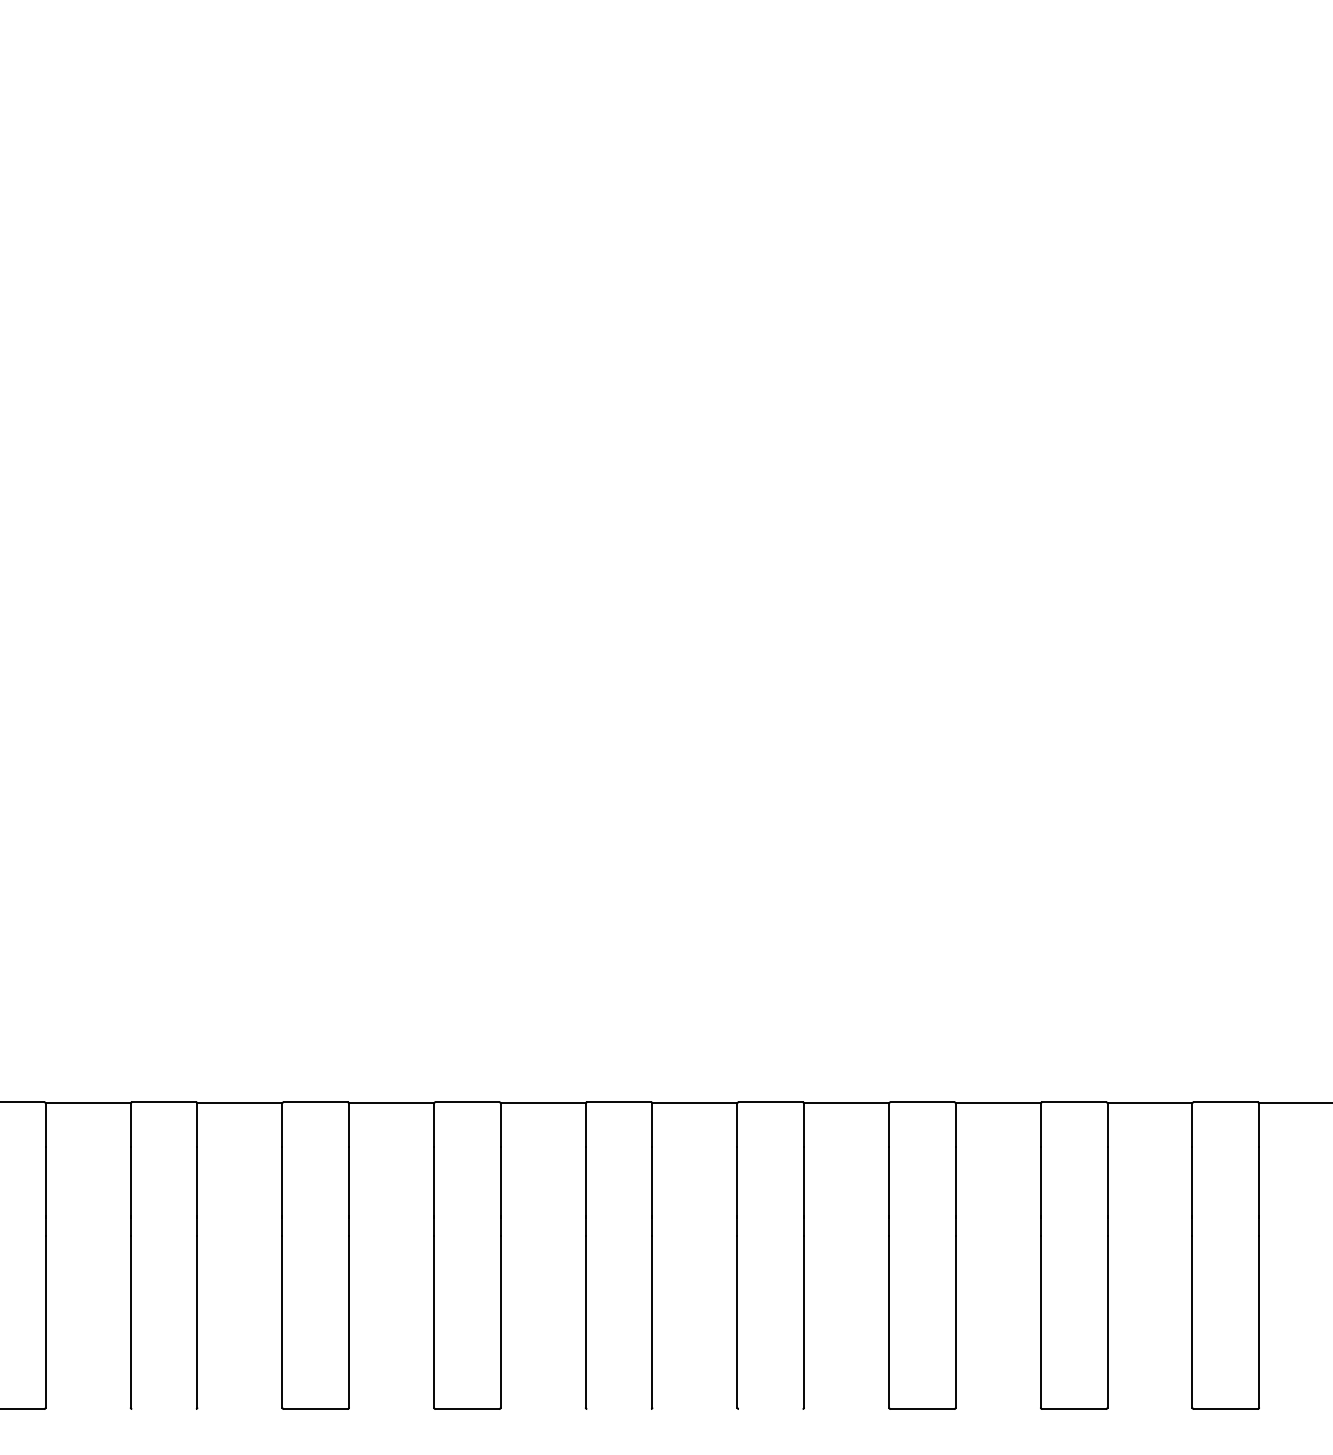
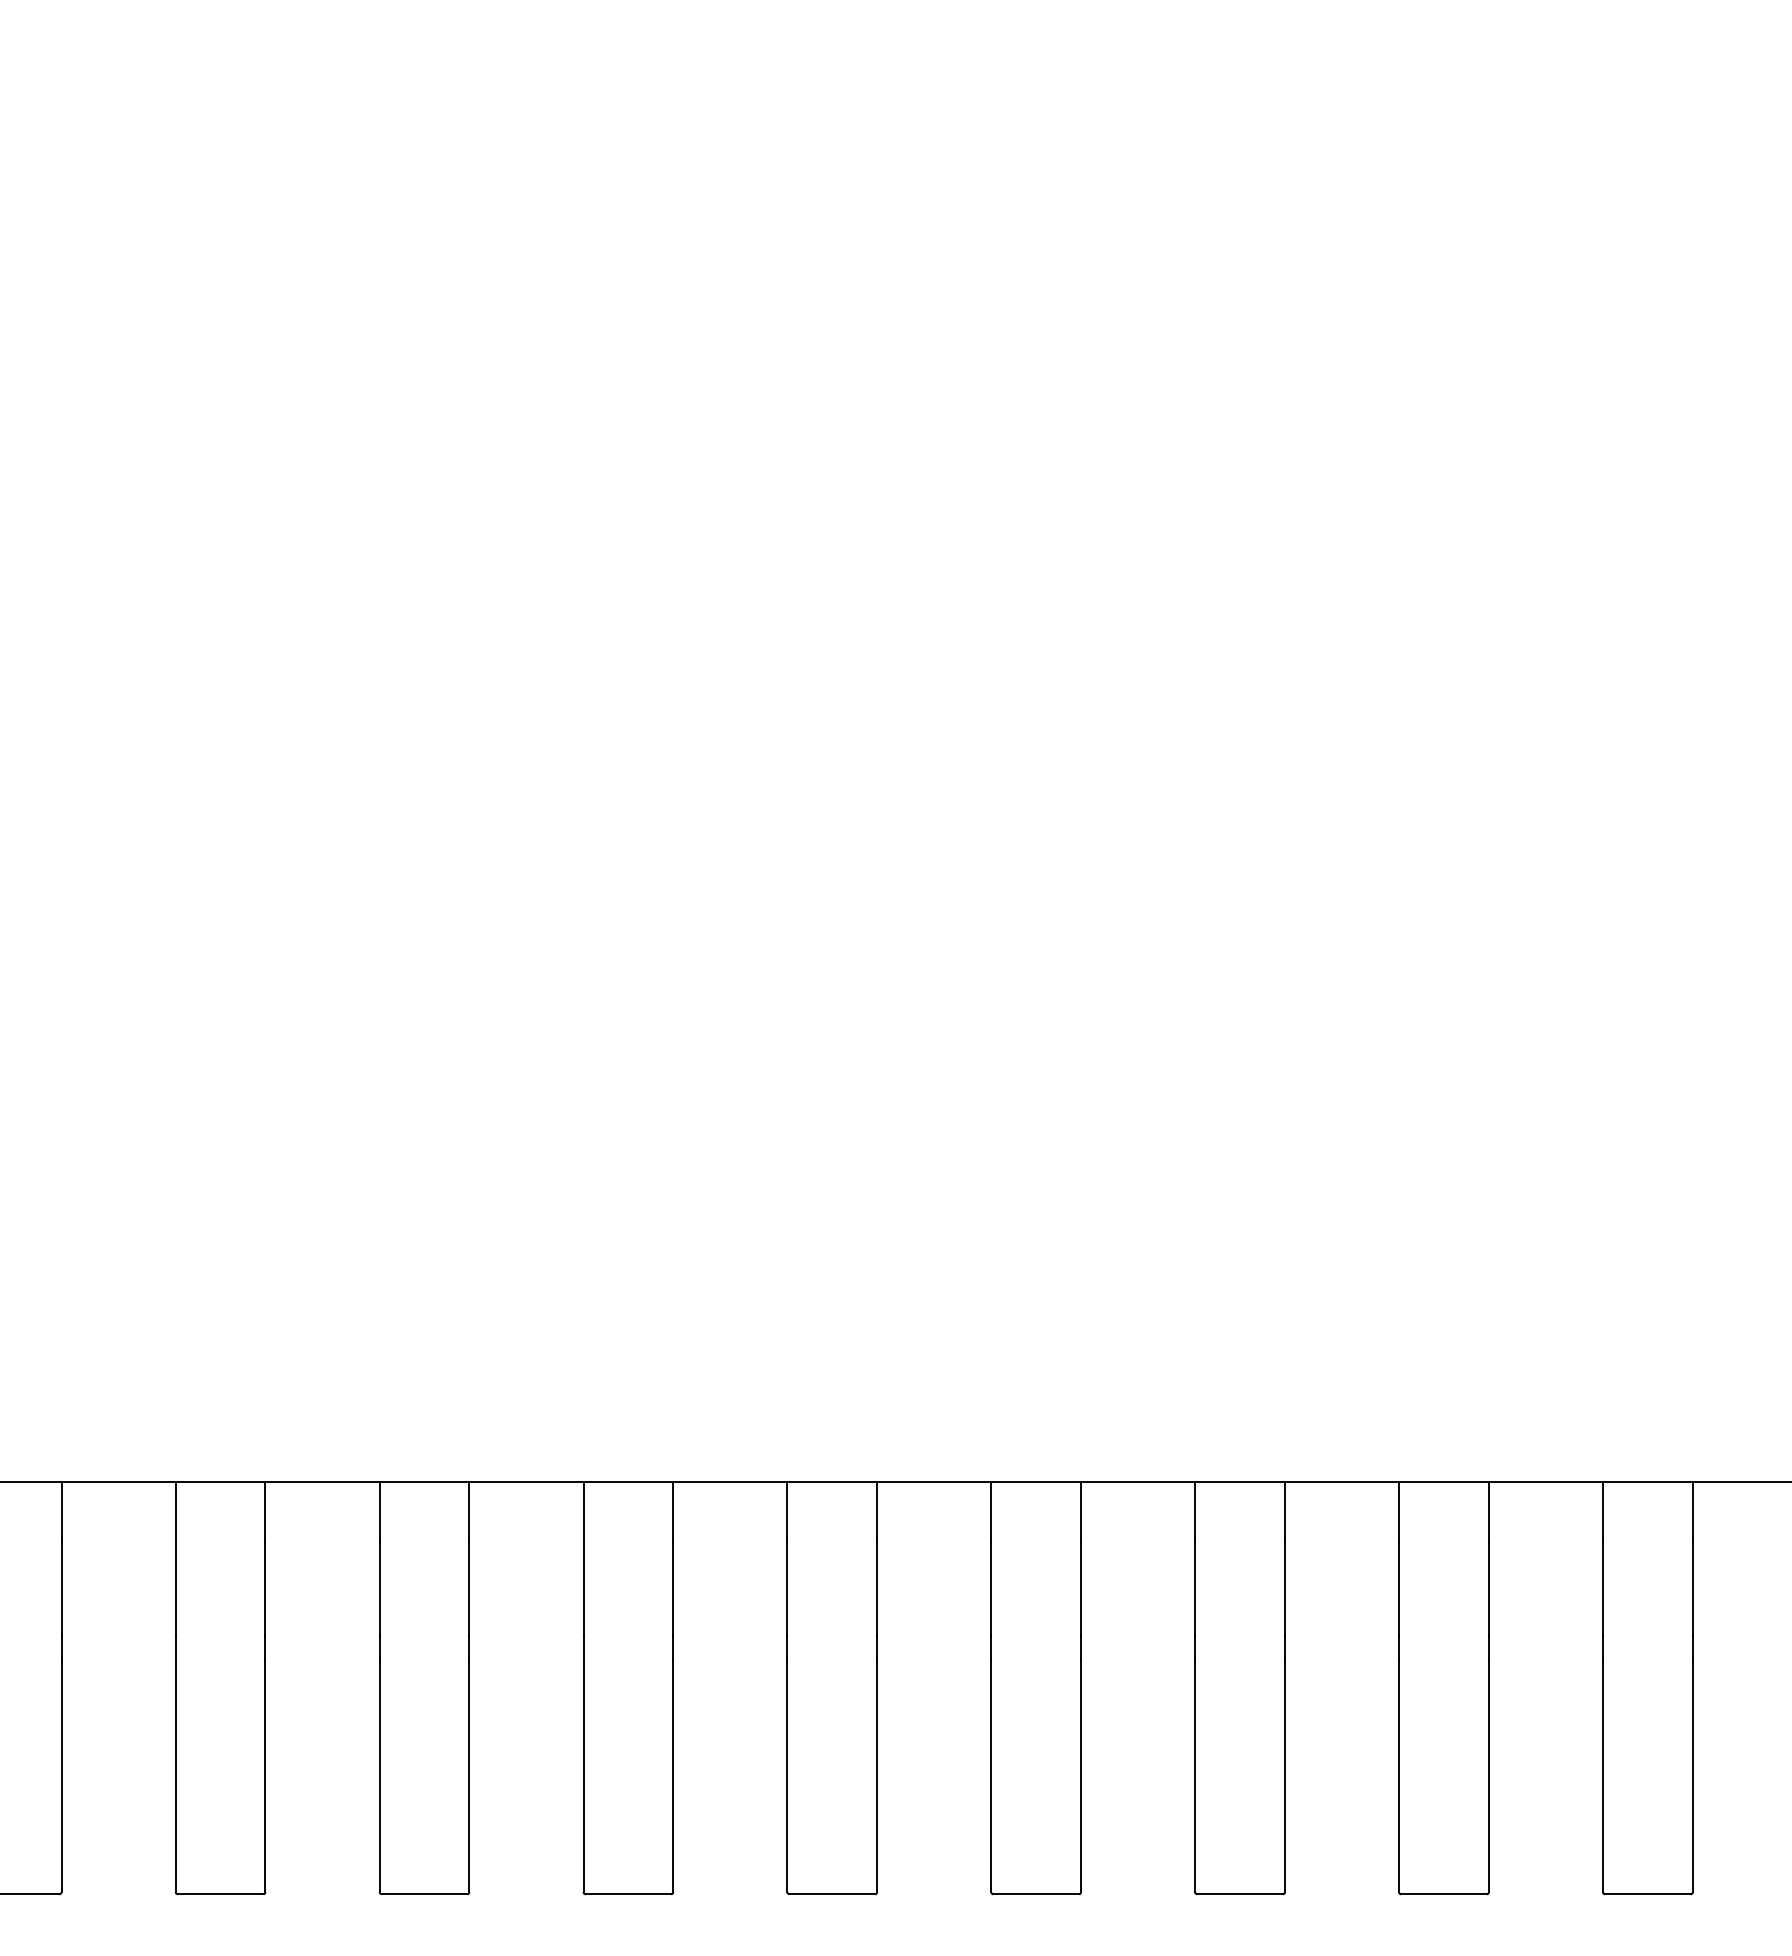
line: (163, 1409) -> (220, 1894), added
line: (619, 1409) -> (832, 1894), added
line: (771, 1409) -> (1036, 1894), added

